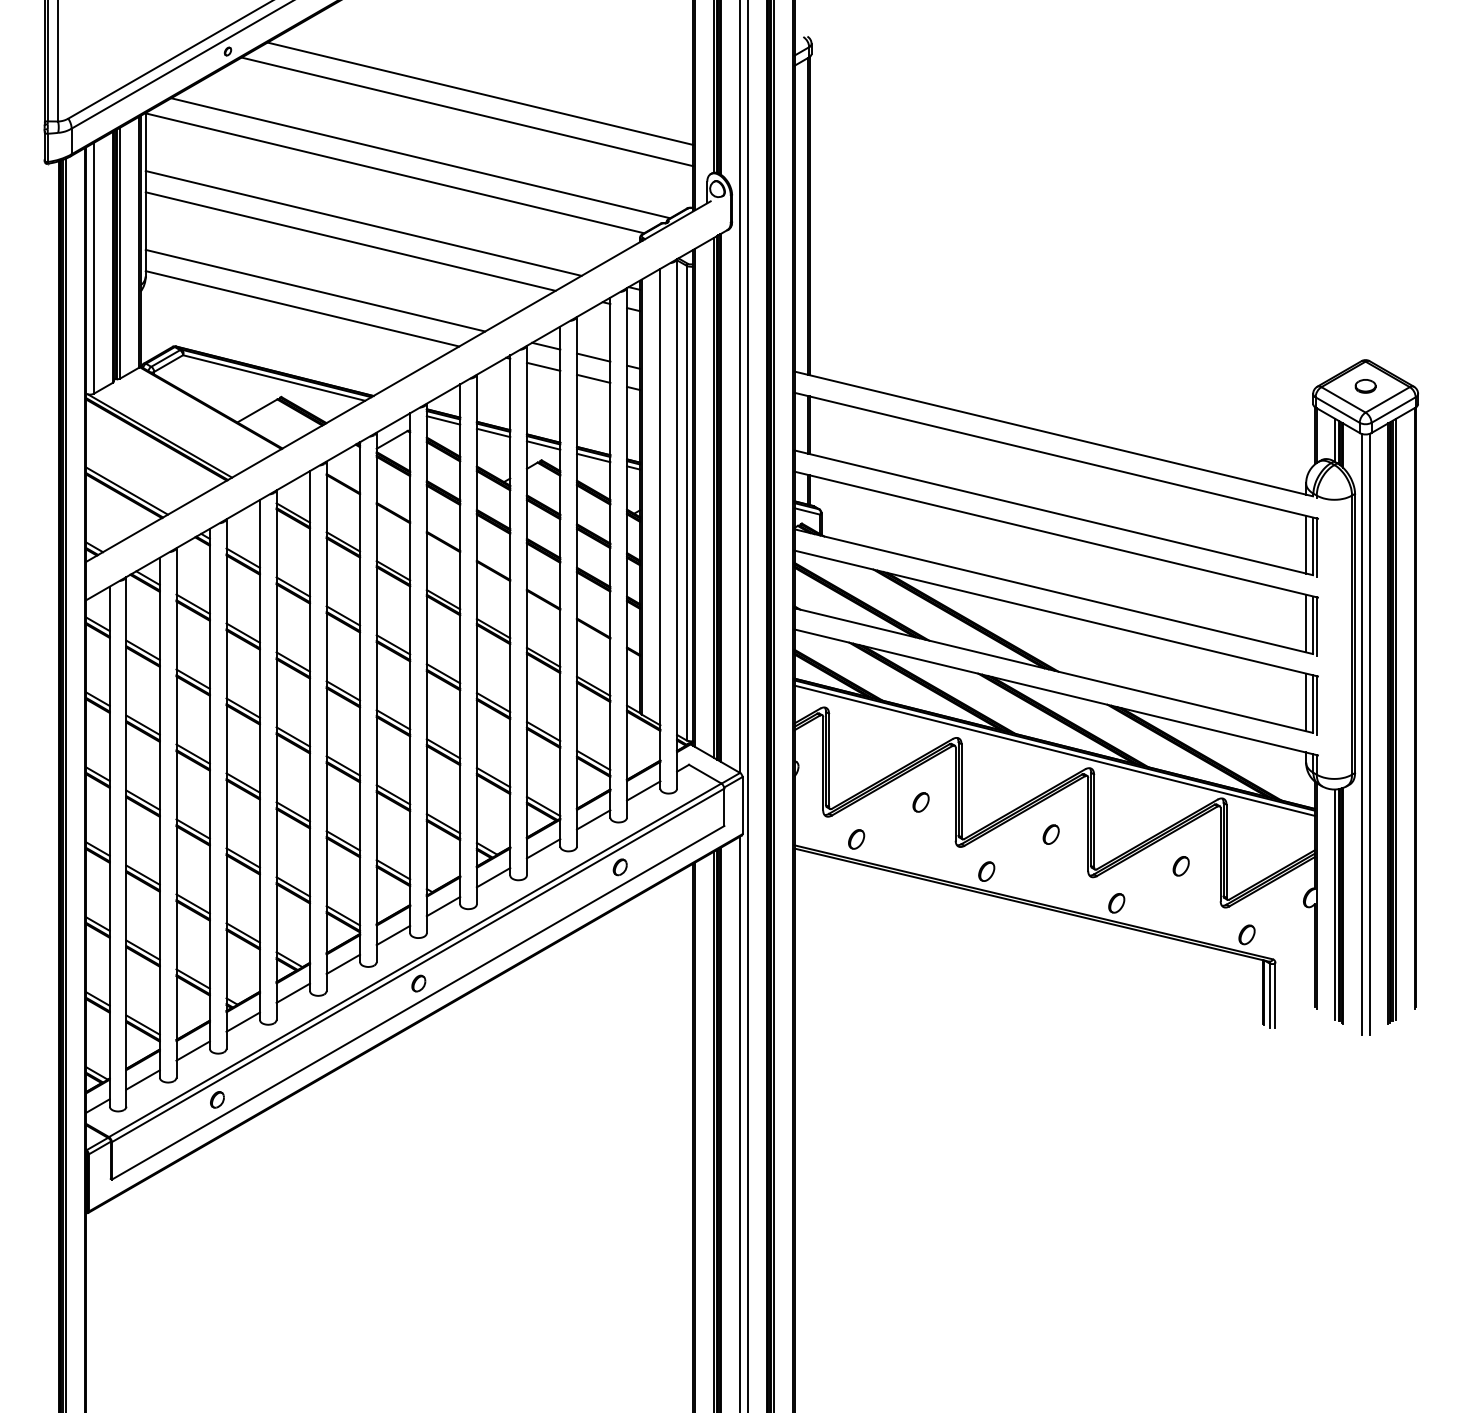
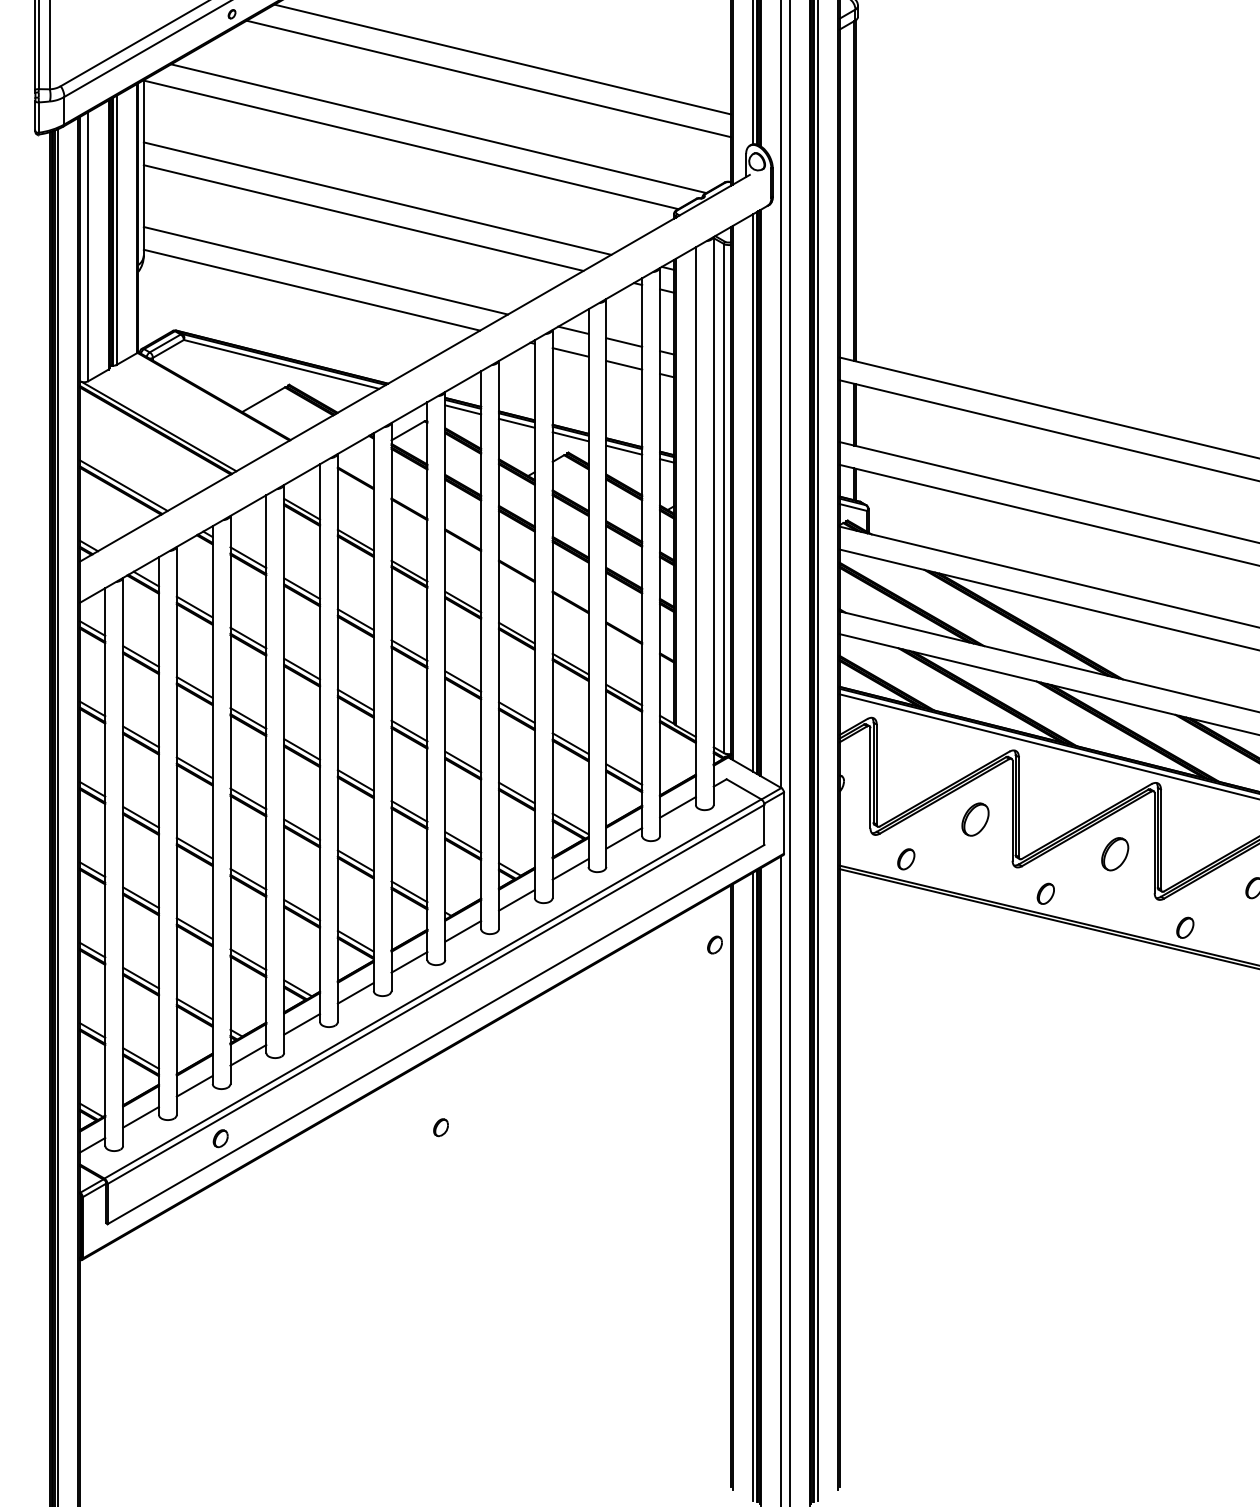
part: (920, 802) -> (974, 819), size x1.6
part: (1050, 834) -> (1114, 854), size x1.6
part: (619, 867) -> (714, 945), moved
part: (418, 983) -> (440, 1127), moved

